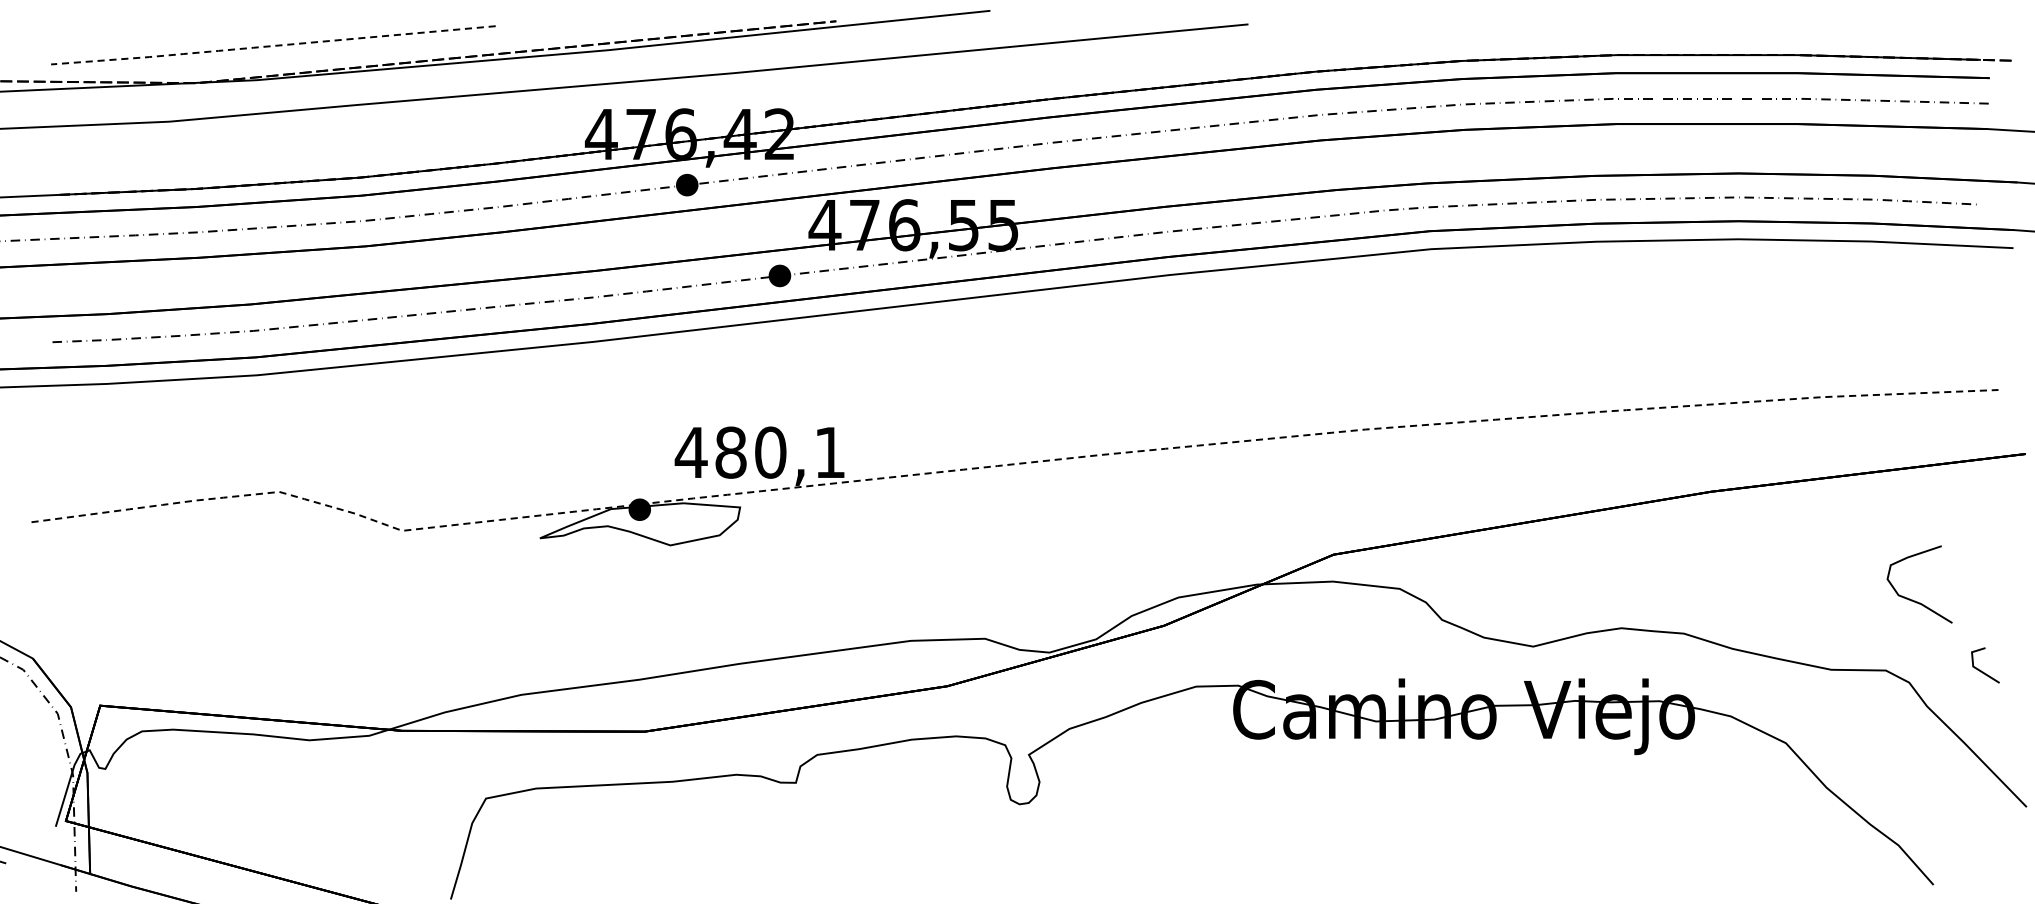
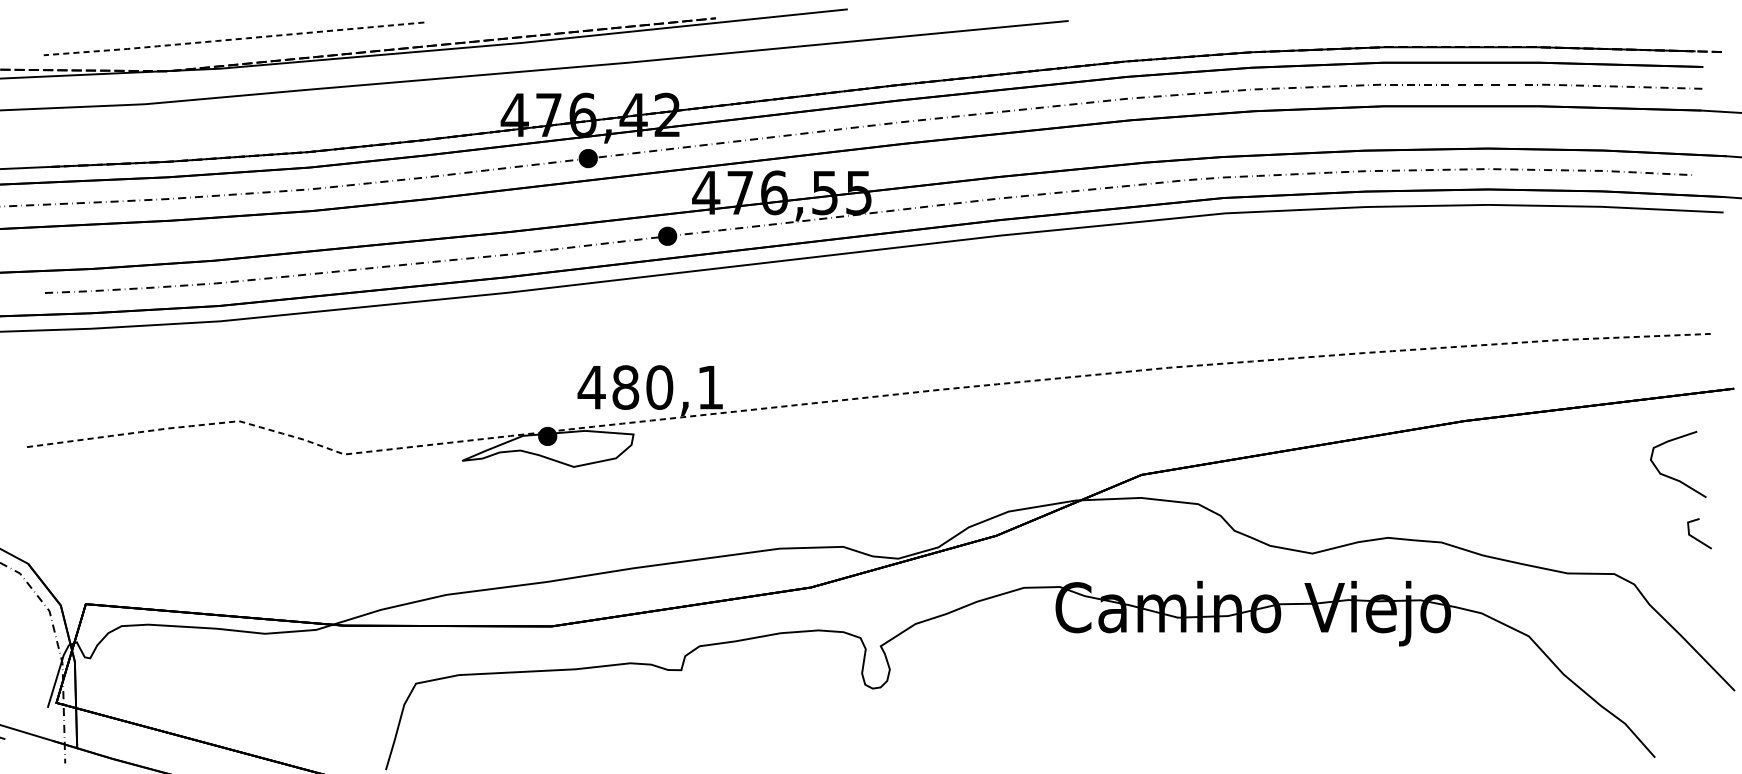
curve: (1915, 600) -> (1674, 478), moved
line: (1983, 671) -> (1697, 538), moved

